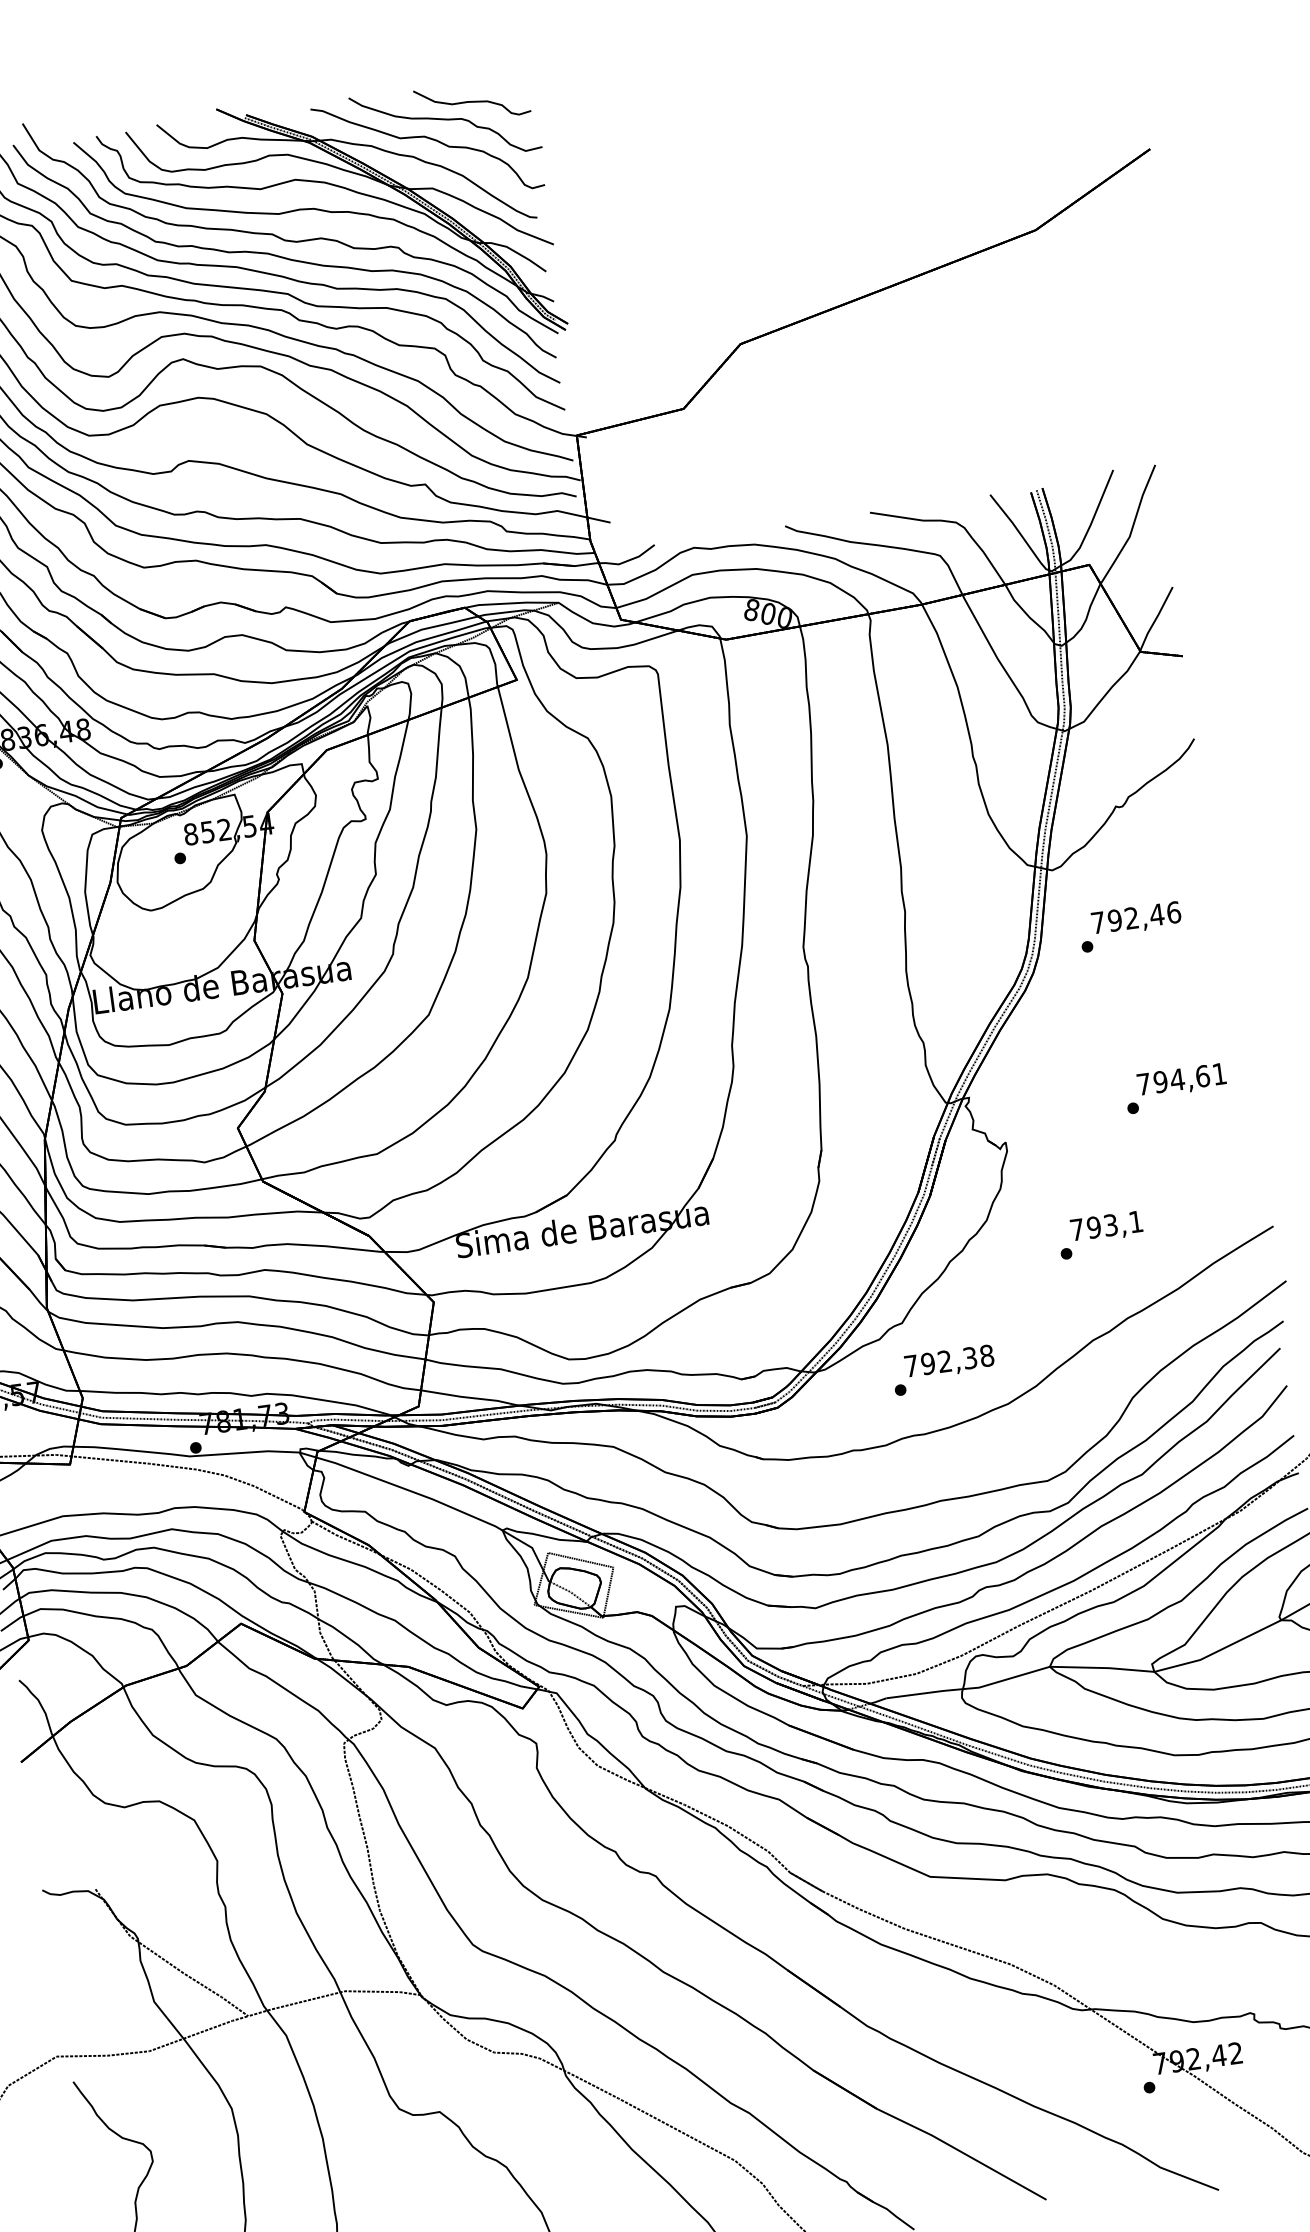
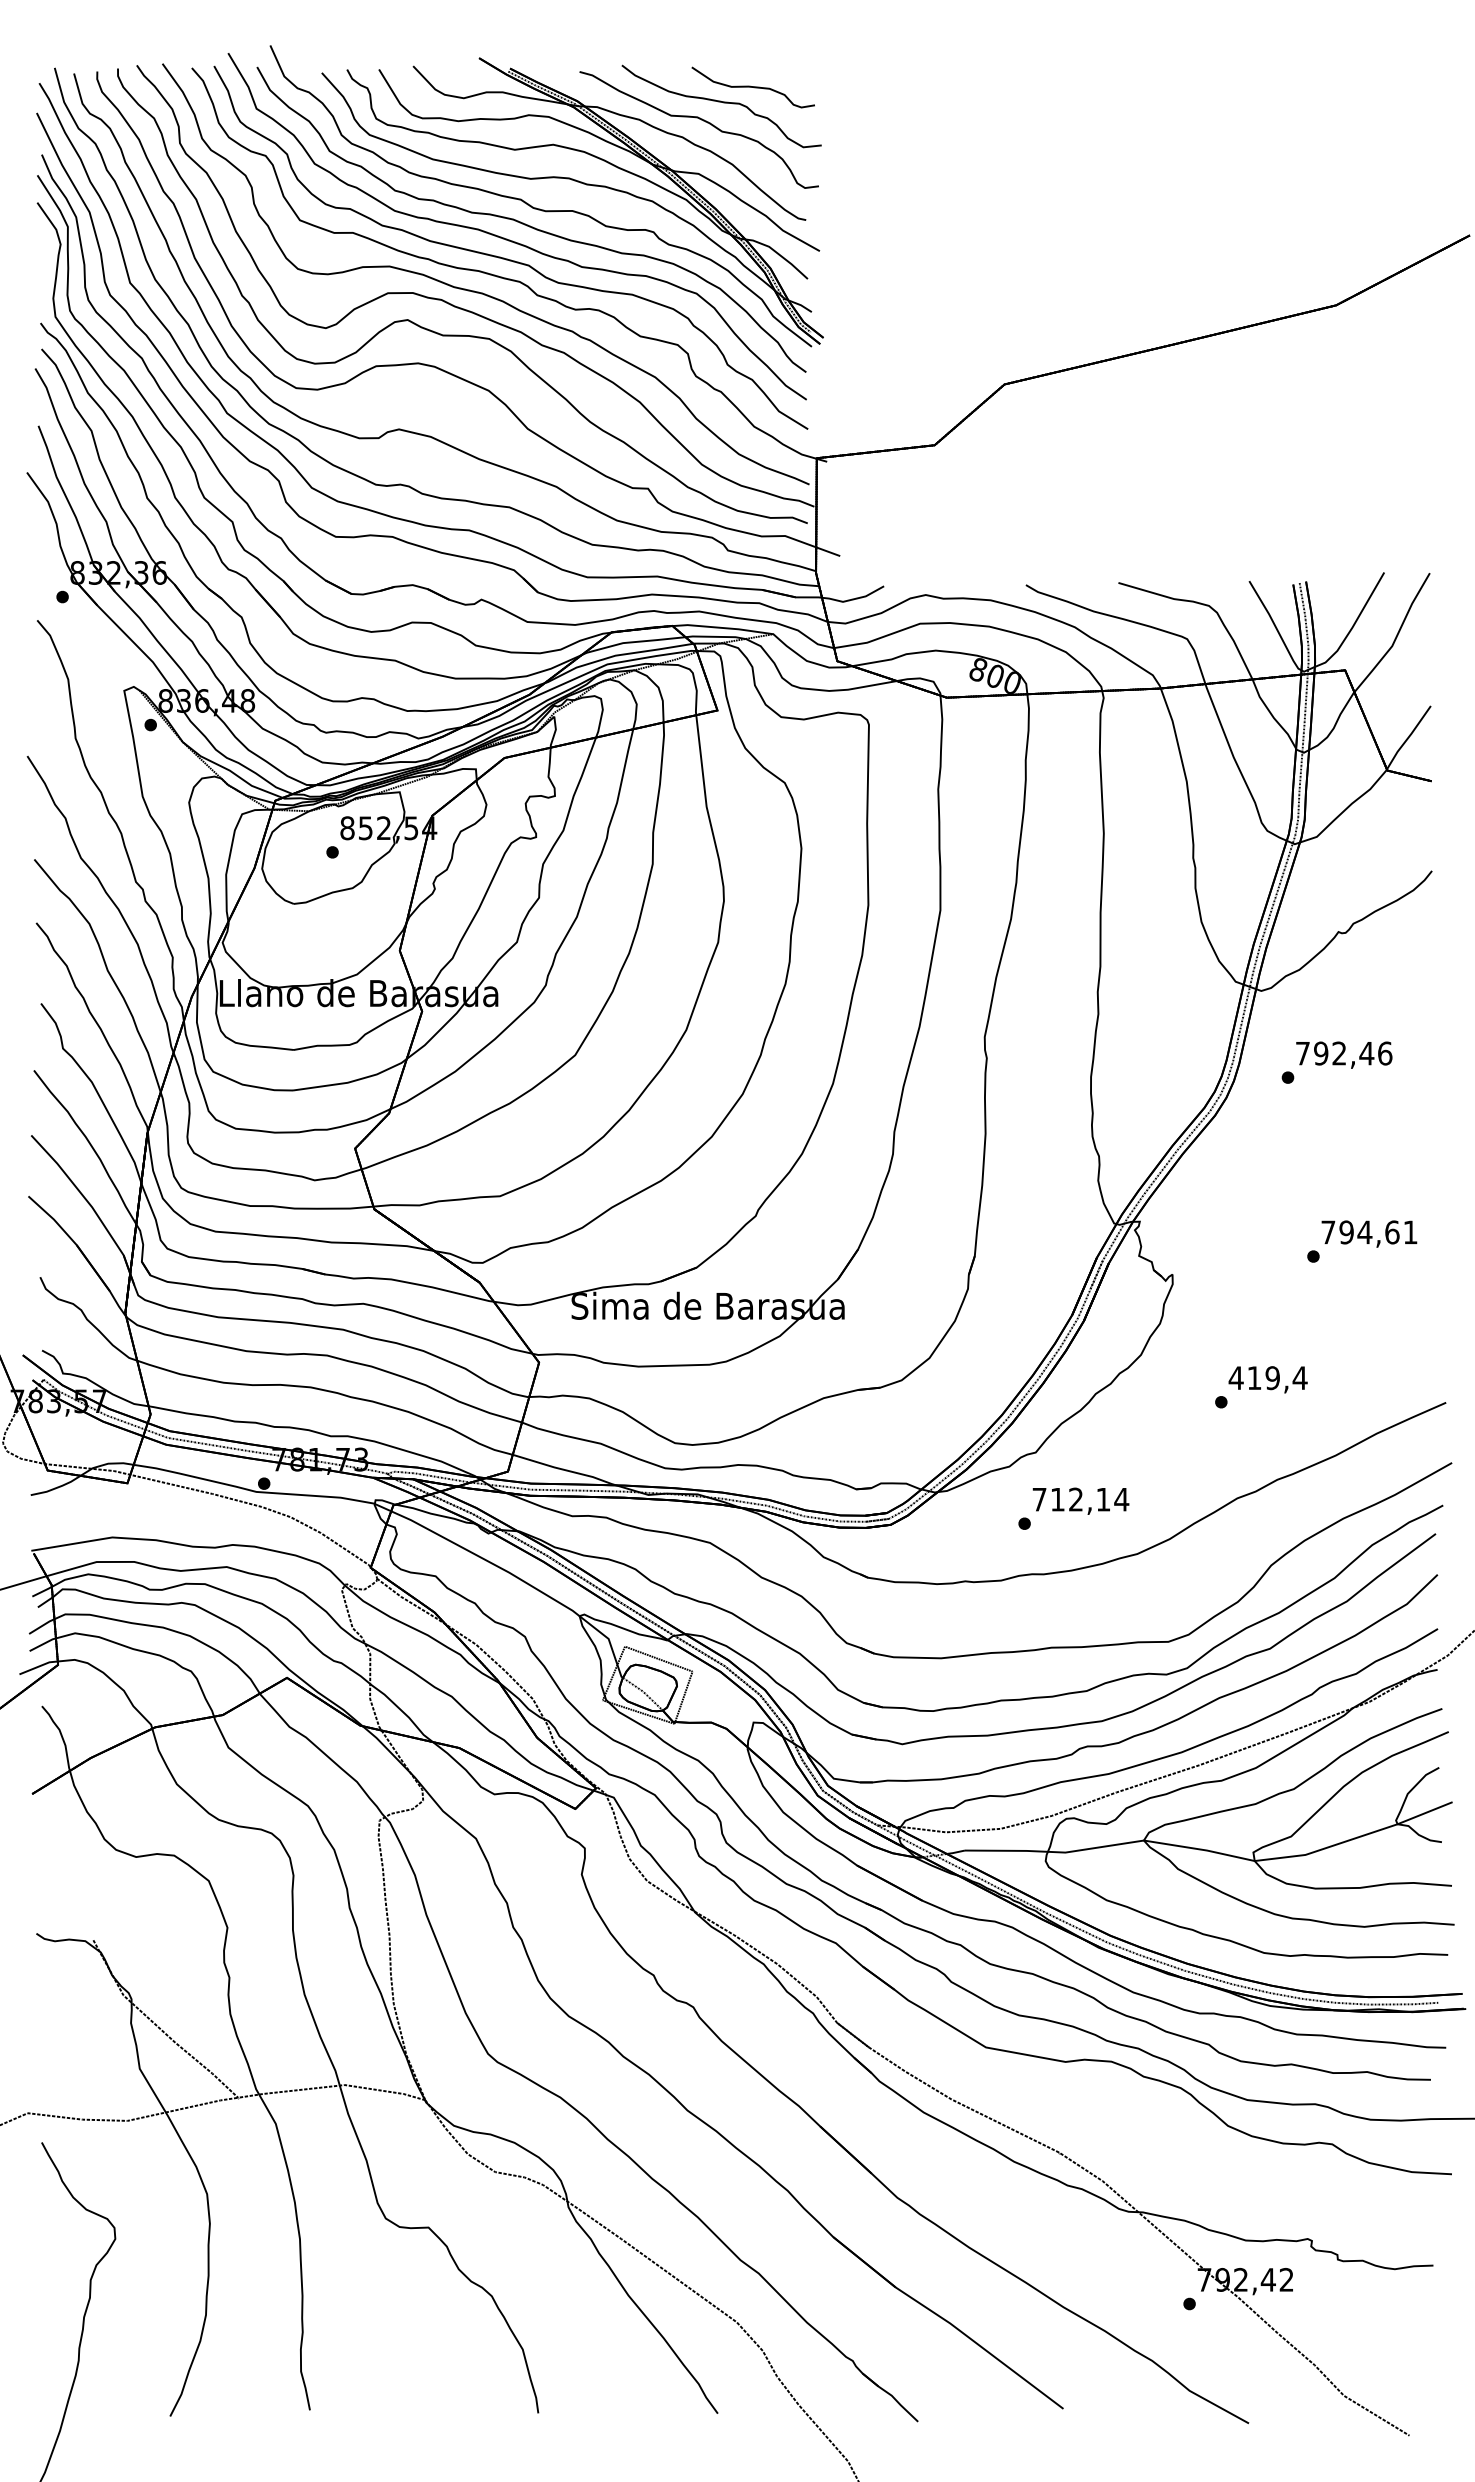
text: (1106, 1226) -> (1267, 1378), 793,1 -> 419,4
text: (957, 1359) -> (1089, 1499), 792,38 -> 712,14

